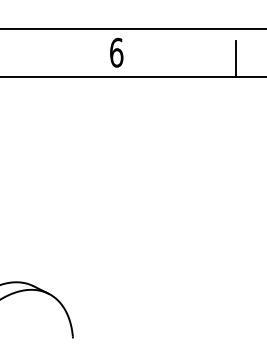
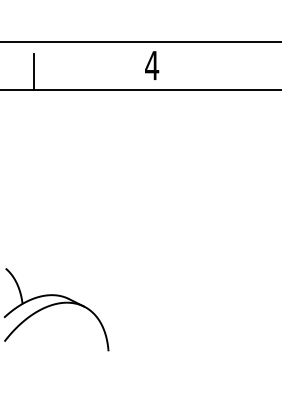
text: (116, 52) -> (152, 65), 6 -> 4
line: (235, 58) -> (271, 71), removed

